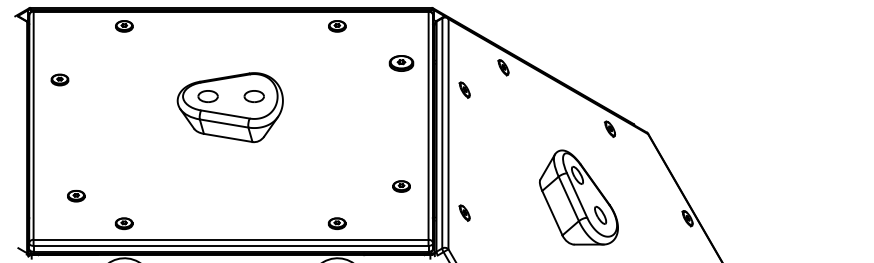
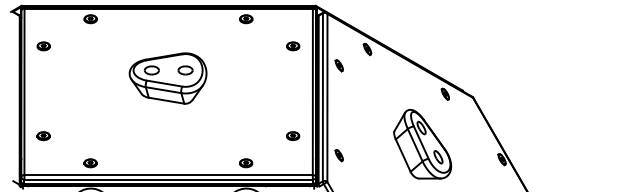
part: (402, 63) -> (293, 46), size x0.71
part: (59, 80) -> (43, 46), moved
part: (76, 196) -> (43, 136), moved

